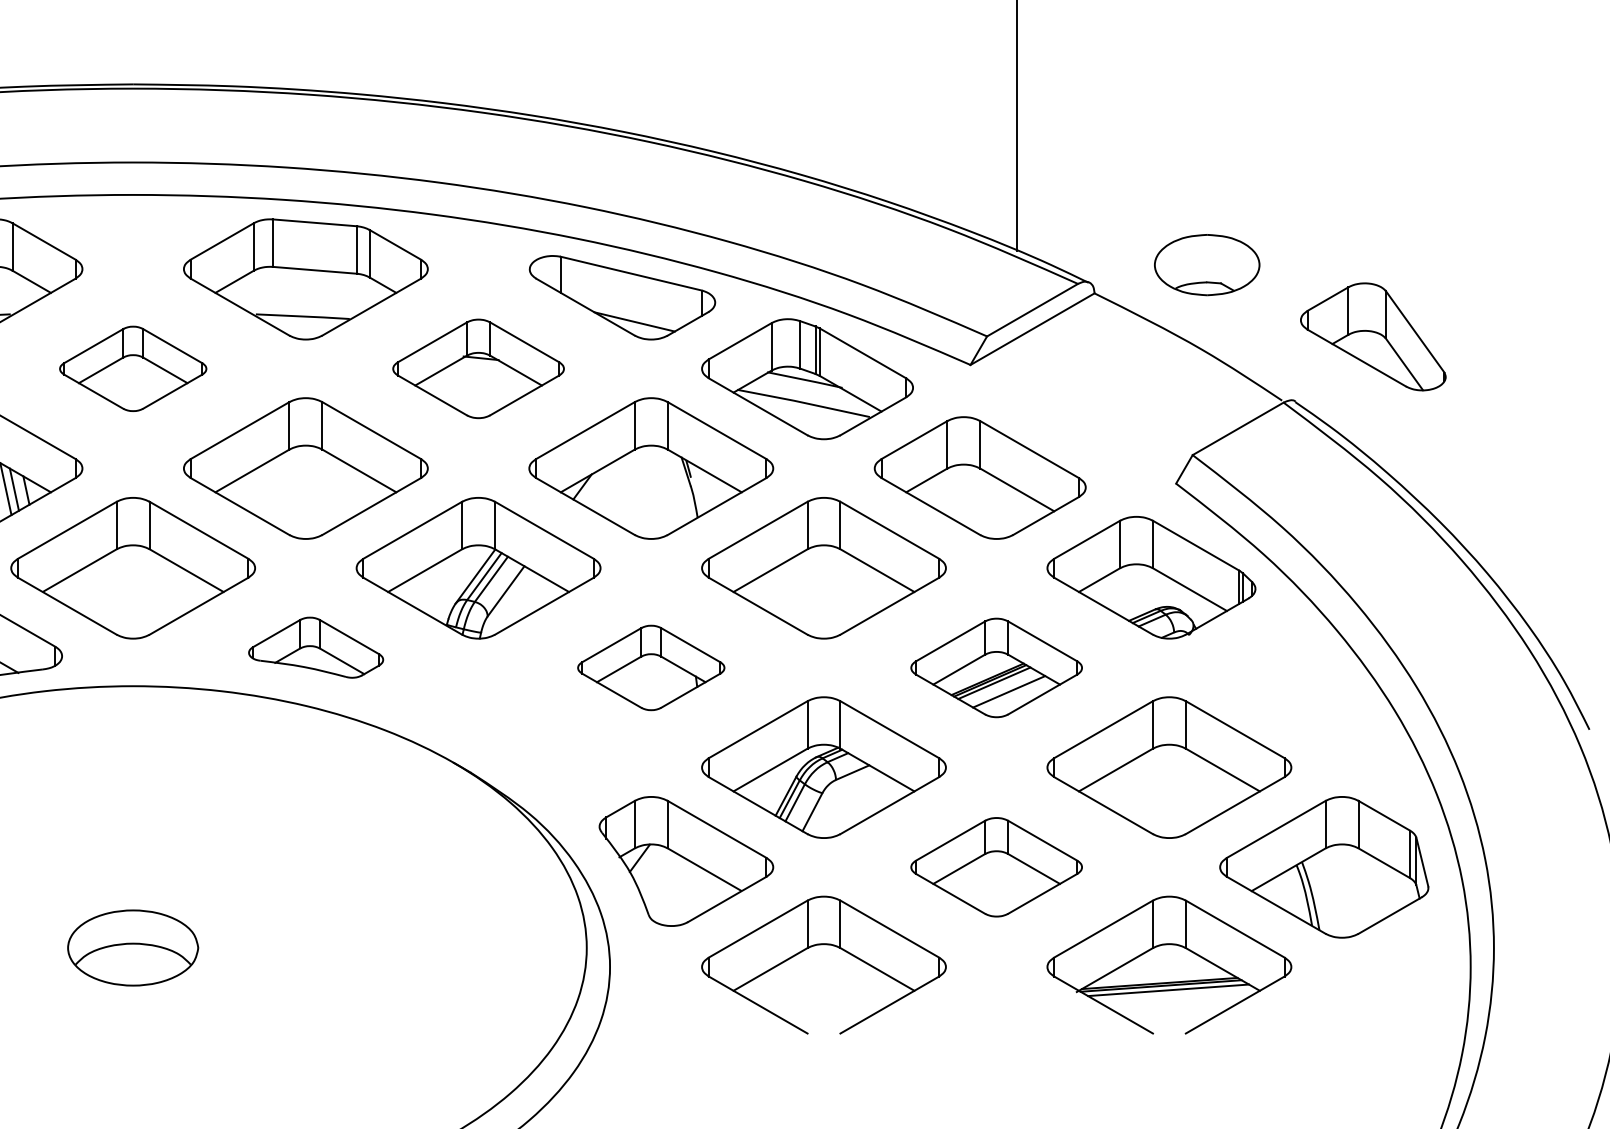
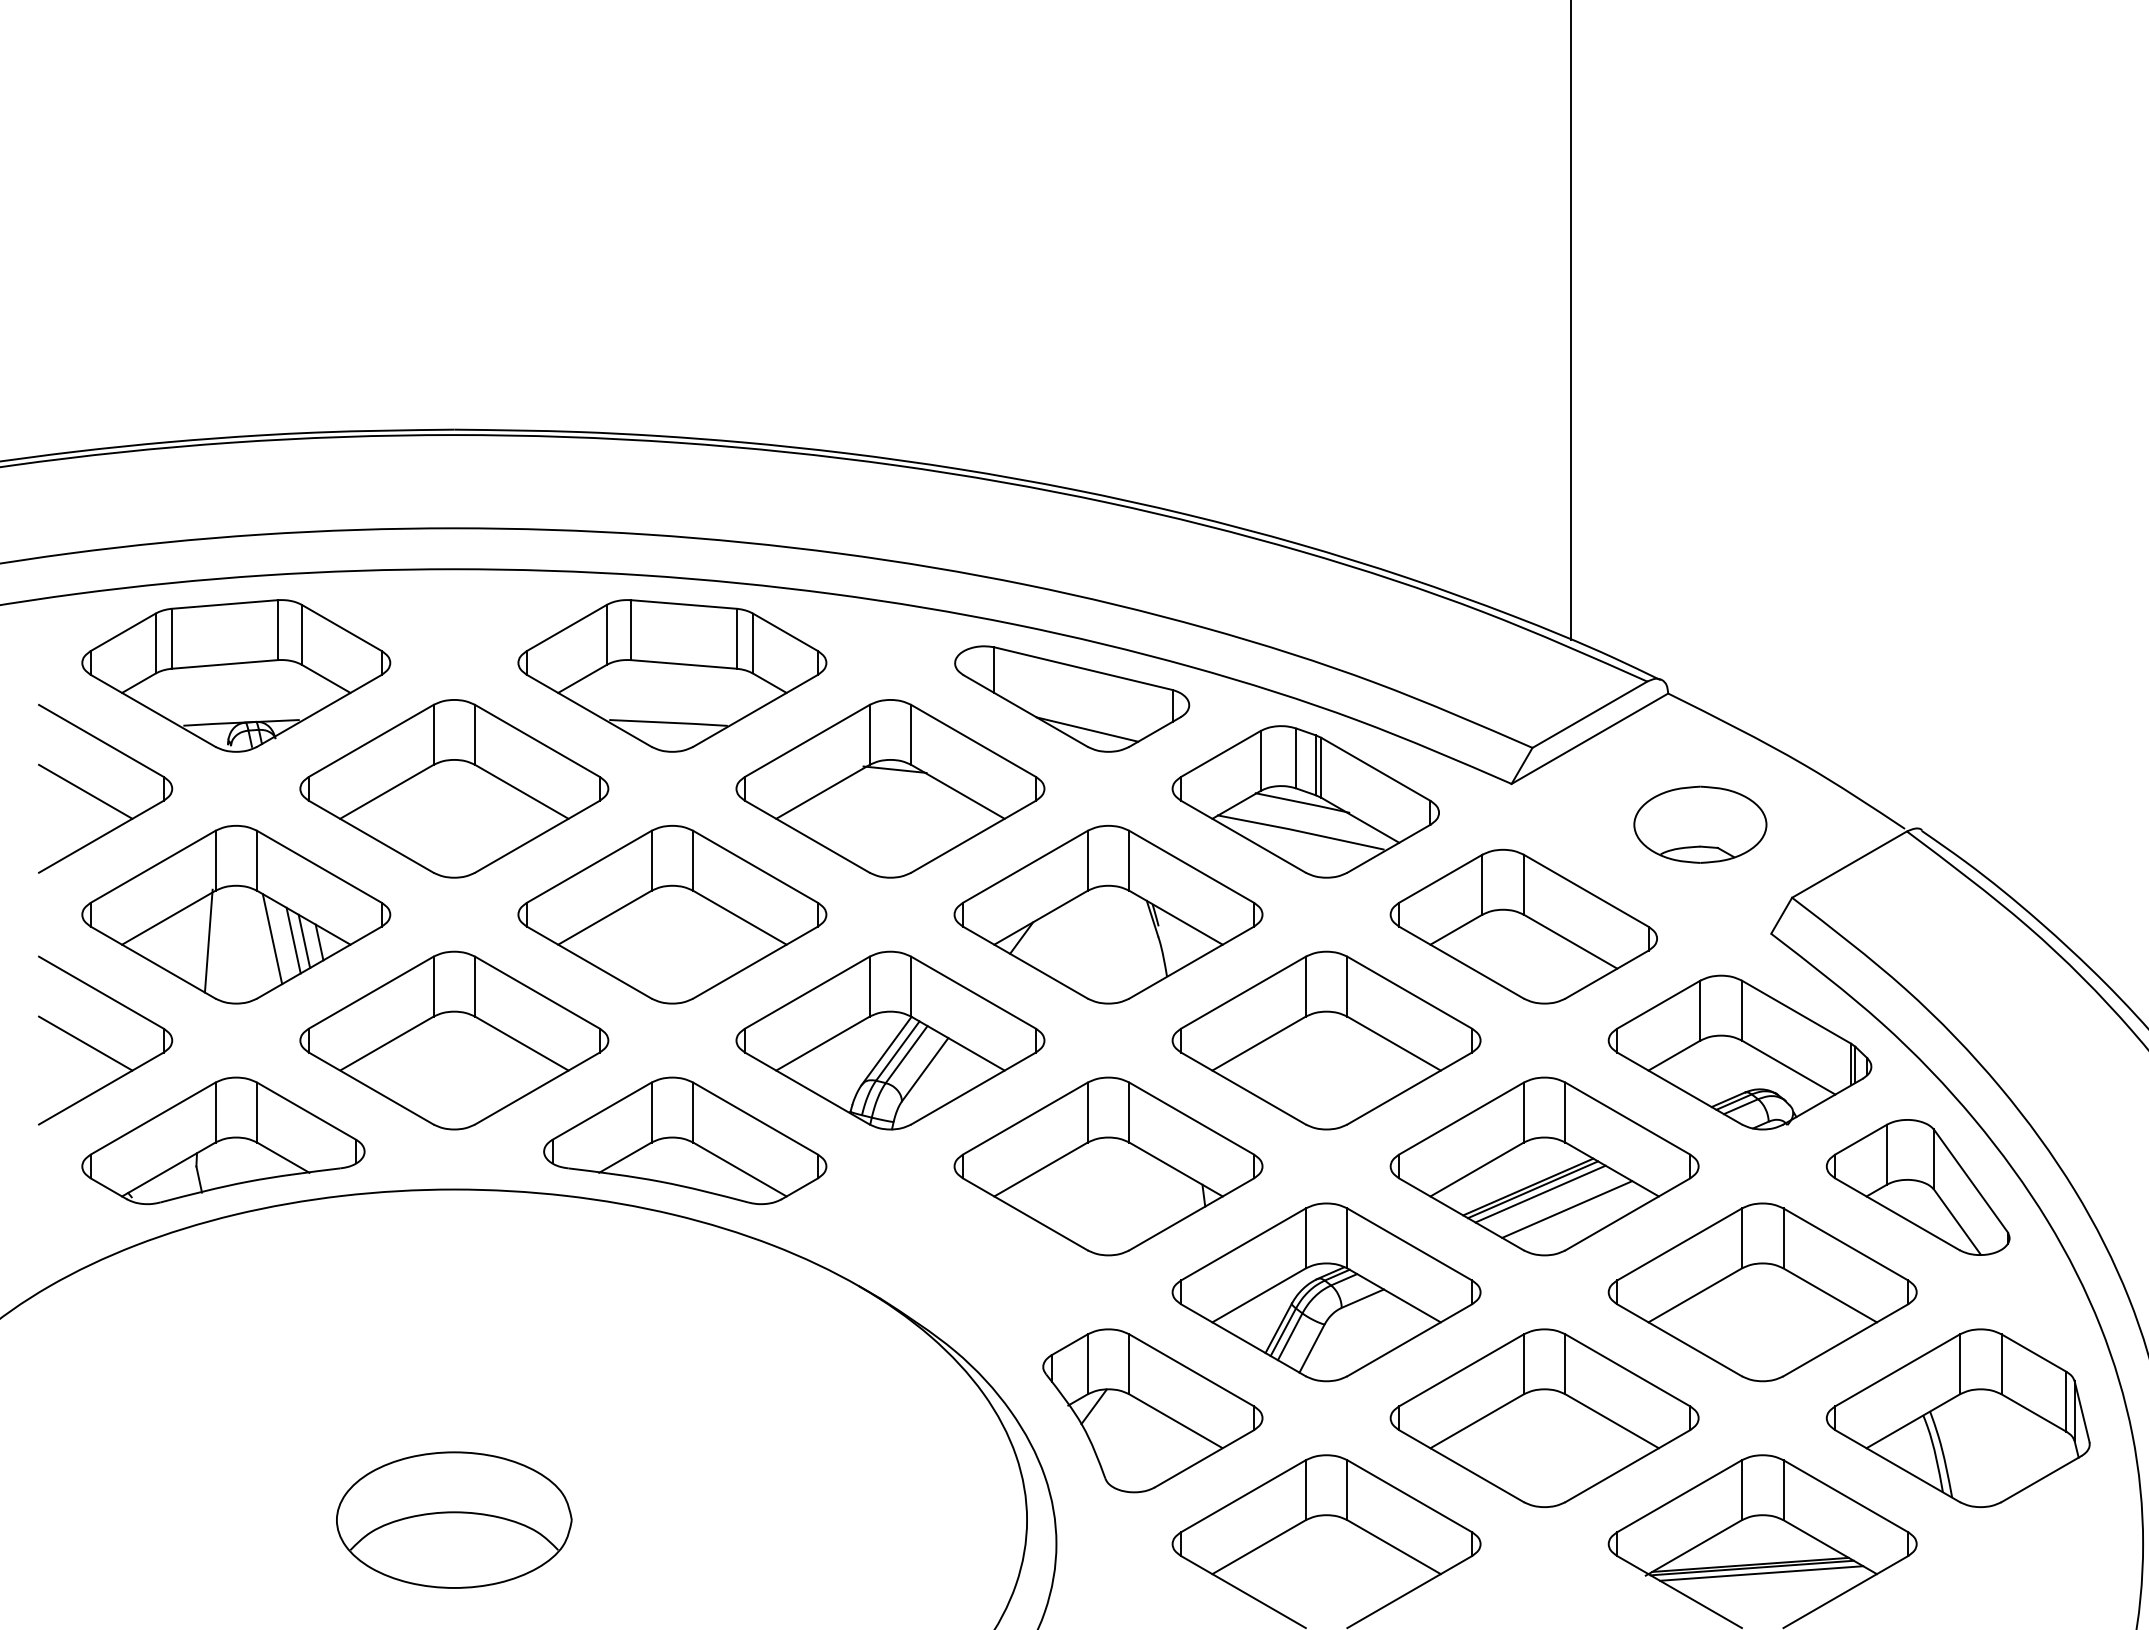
part: (1207, 264) -> (1700, 824), moved
part: (1372, 336) -> (1917, 1187), moved
part: (133, 368) -> (454, 788), size x1.67
part: (478, 368) -> (890, 788), size x1.43
part: (316, 647) -> (685, 1140), size x1.67
part: (651, 667) -> (1108, 1166), size x1.67
part: (996, 667) -> (1544, 1166), size x1.43
part: (996, 866) -> (1544, 1417), size x1.43
part: (133, 947) -> (454, 1519), size x1.43

